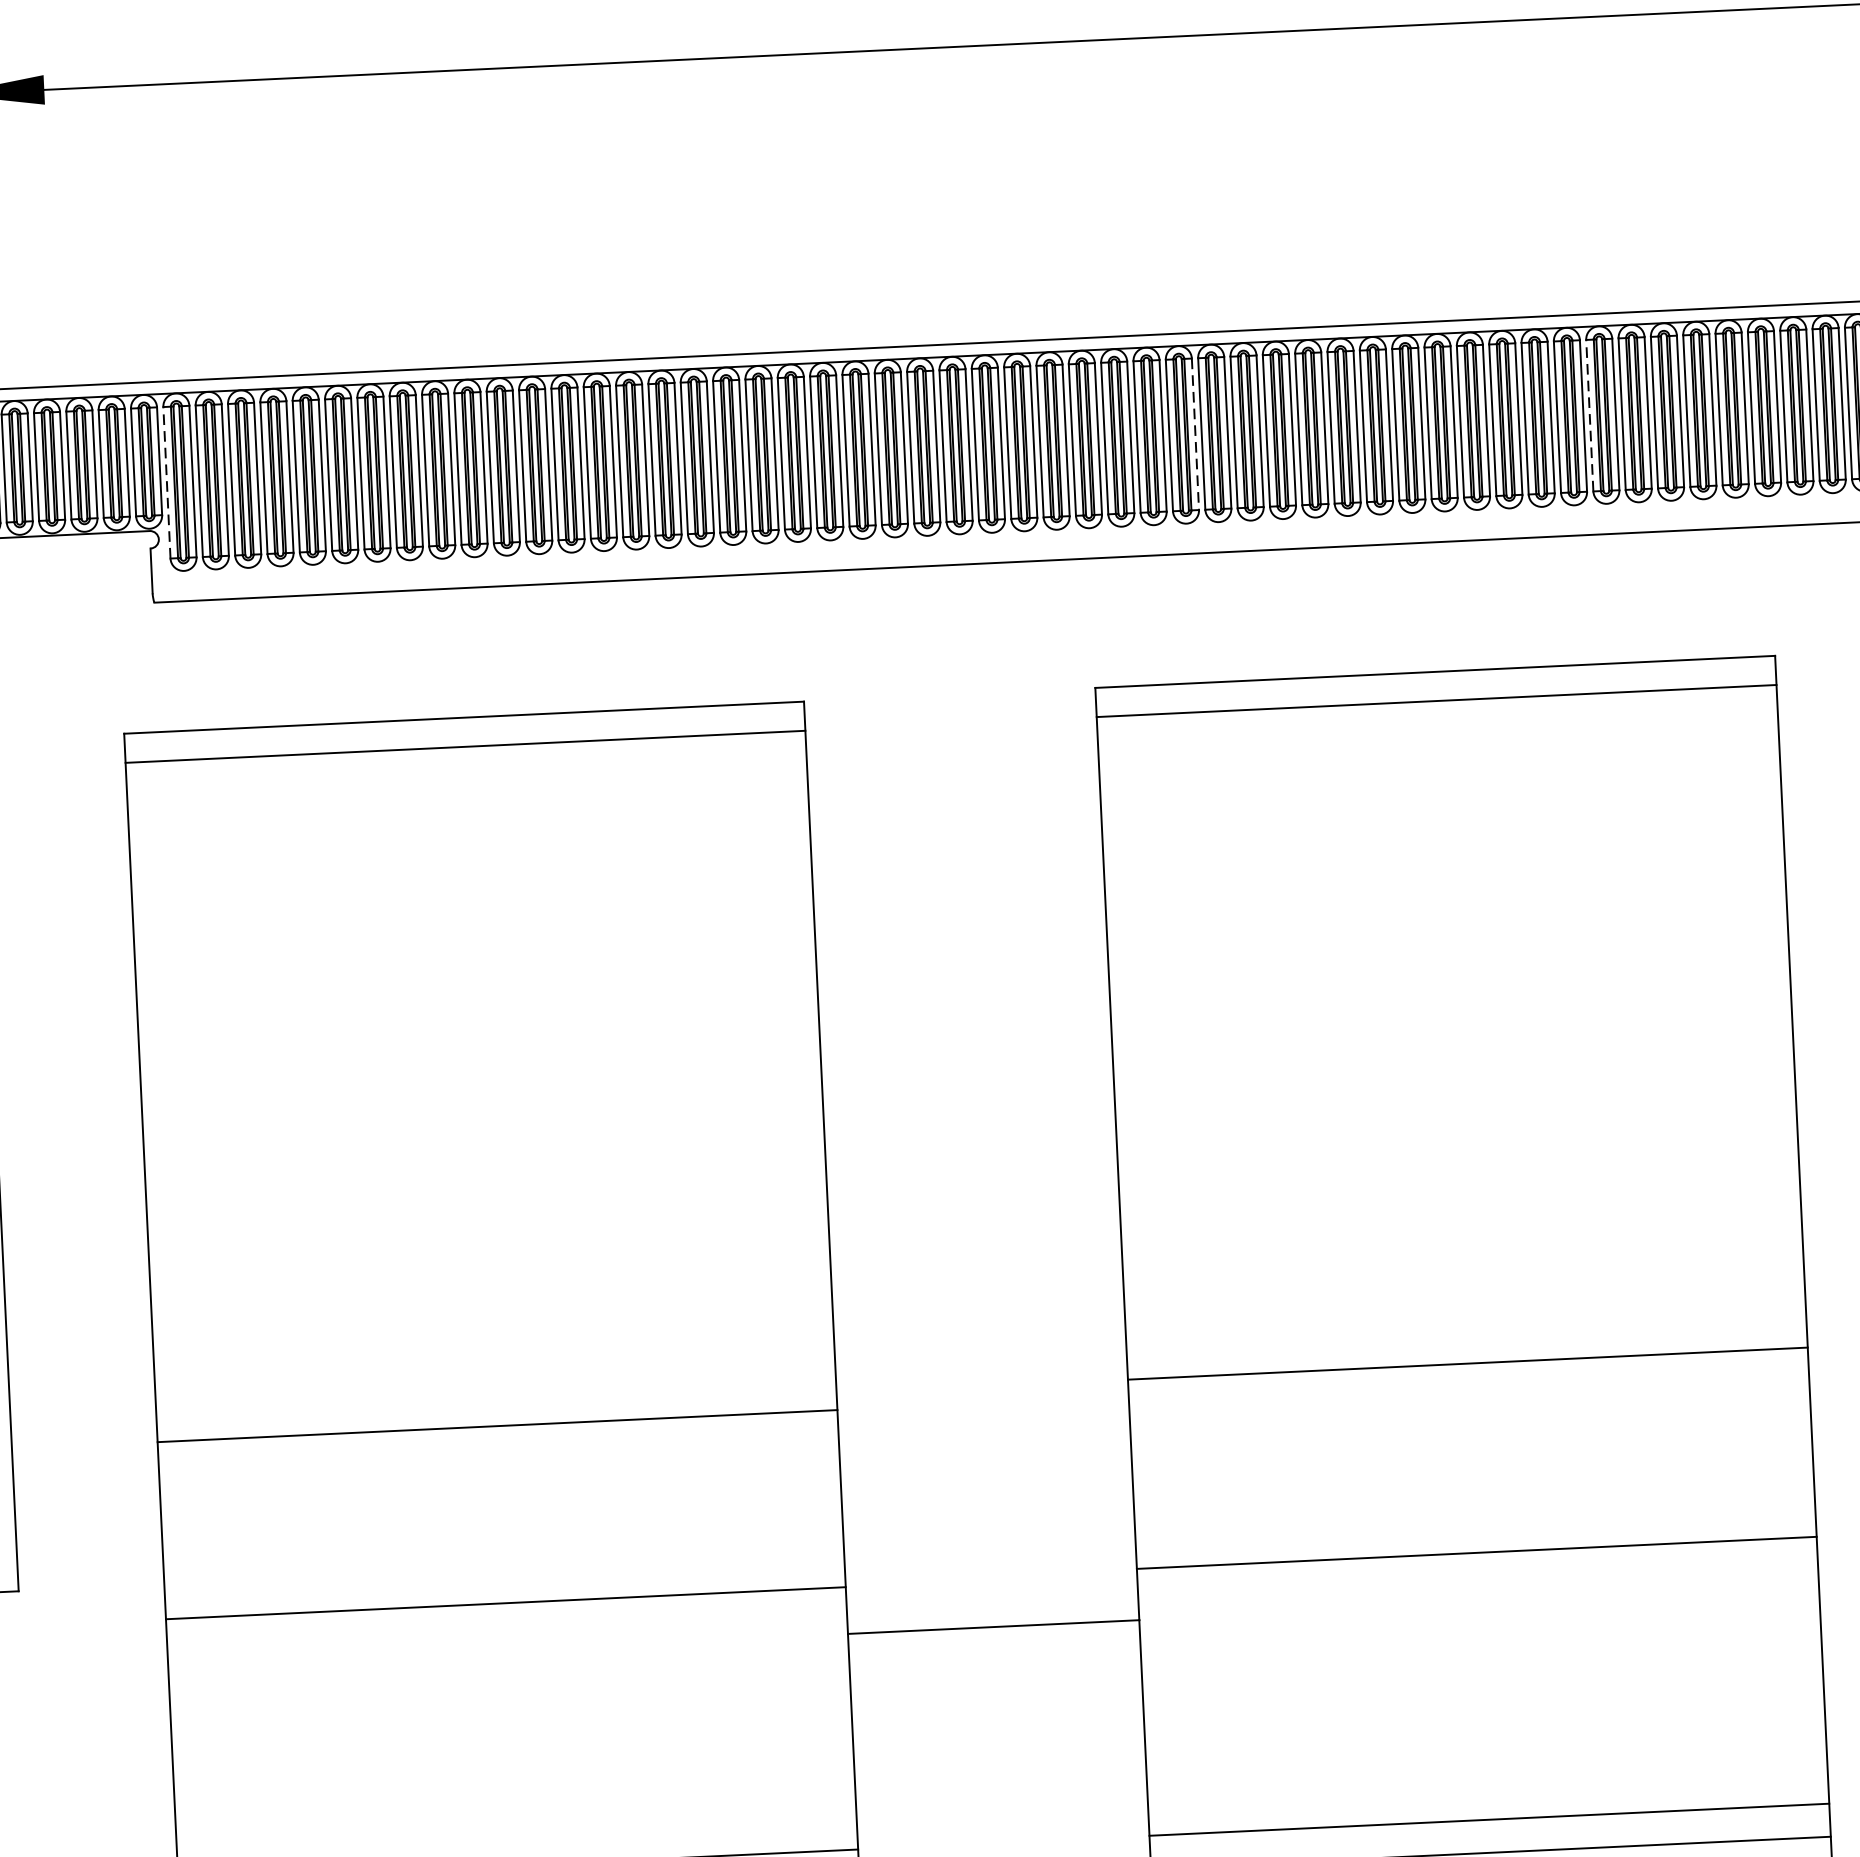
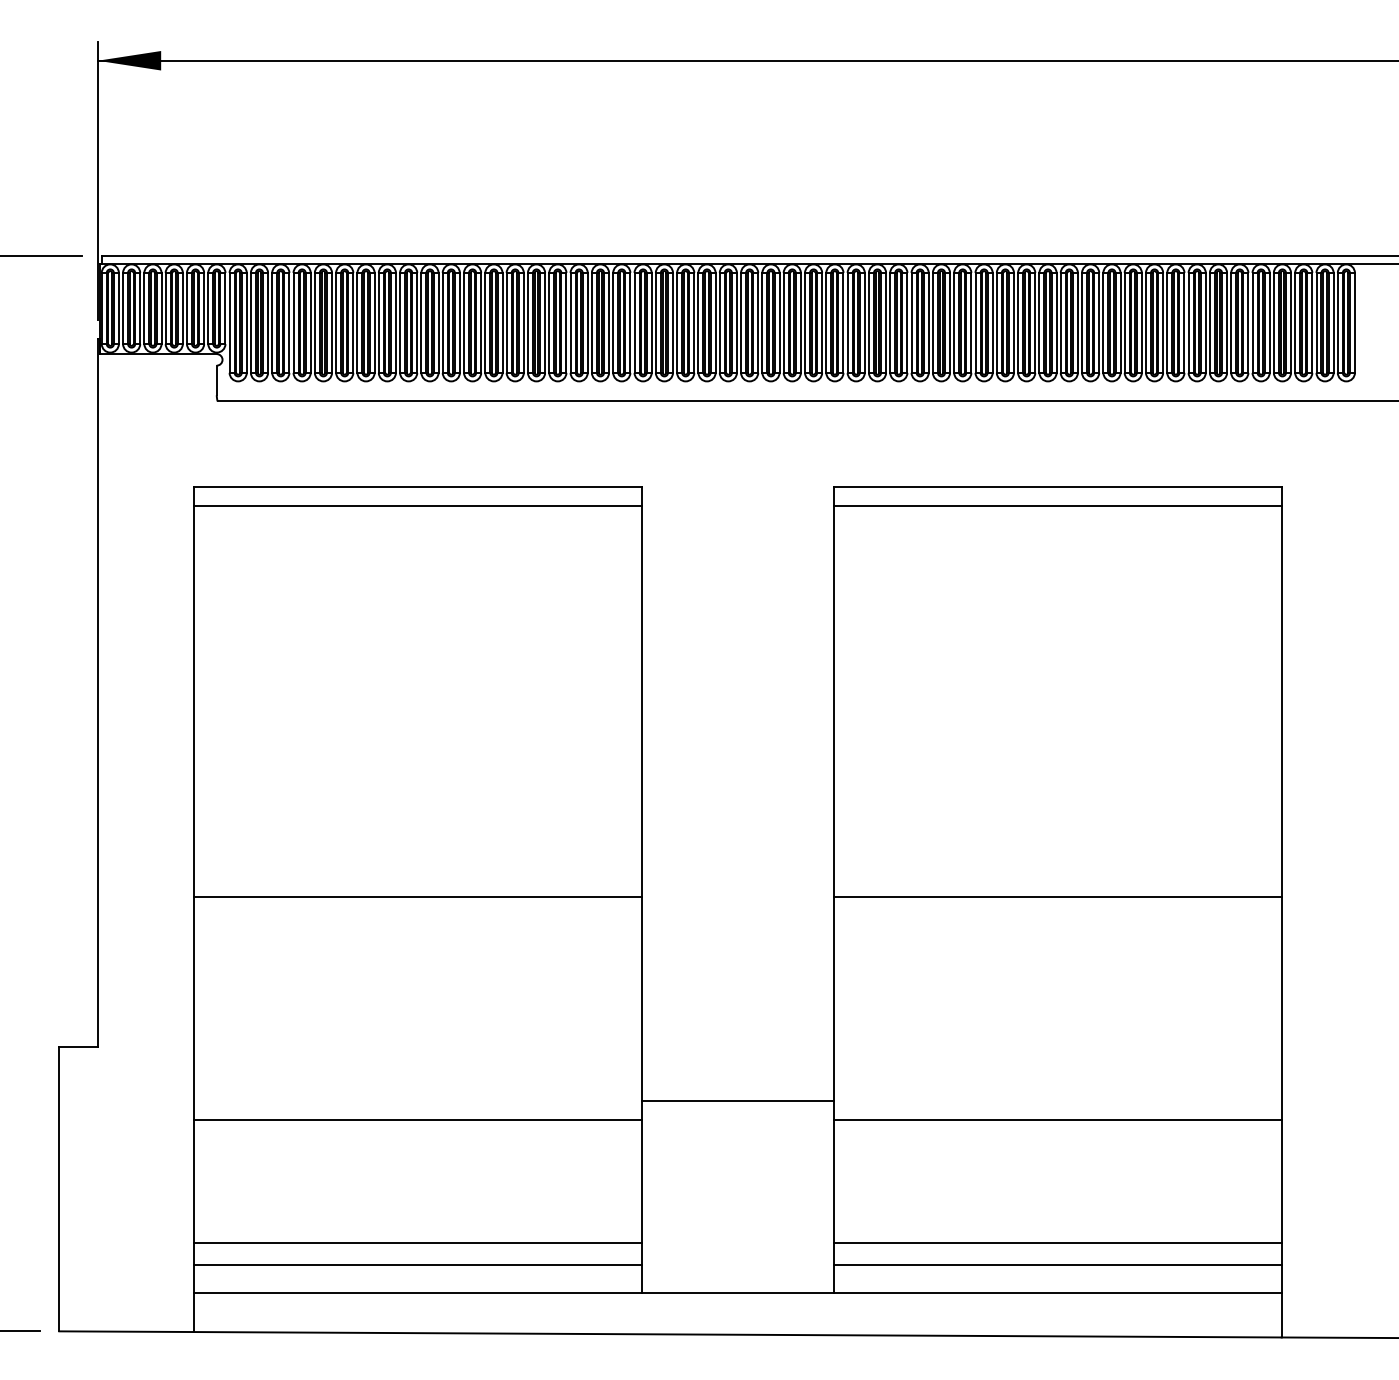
line: (1590, 415) -> (1167, 322), dashed -> solid
line: (1195, 433) -> (907, 322), dashed -> solid
line: (166, 482) -> (229, 322), dashed -> solid
line: (1467, 1363) -> (1057, 897), moved
line: (497, 1426) -> (417, 897), moved
line: (1476, 1553) -> (1057, 1120), moved
line: (505, 1603) -> (417, 1120), moved

